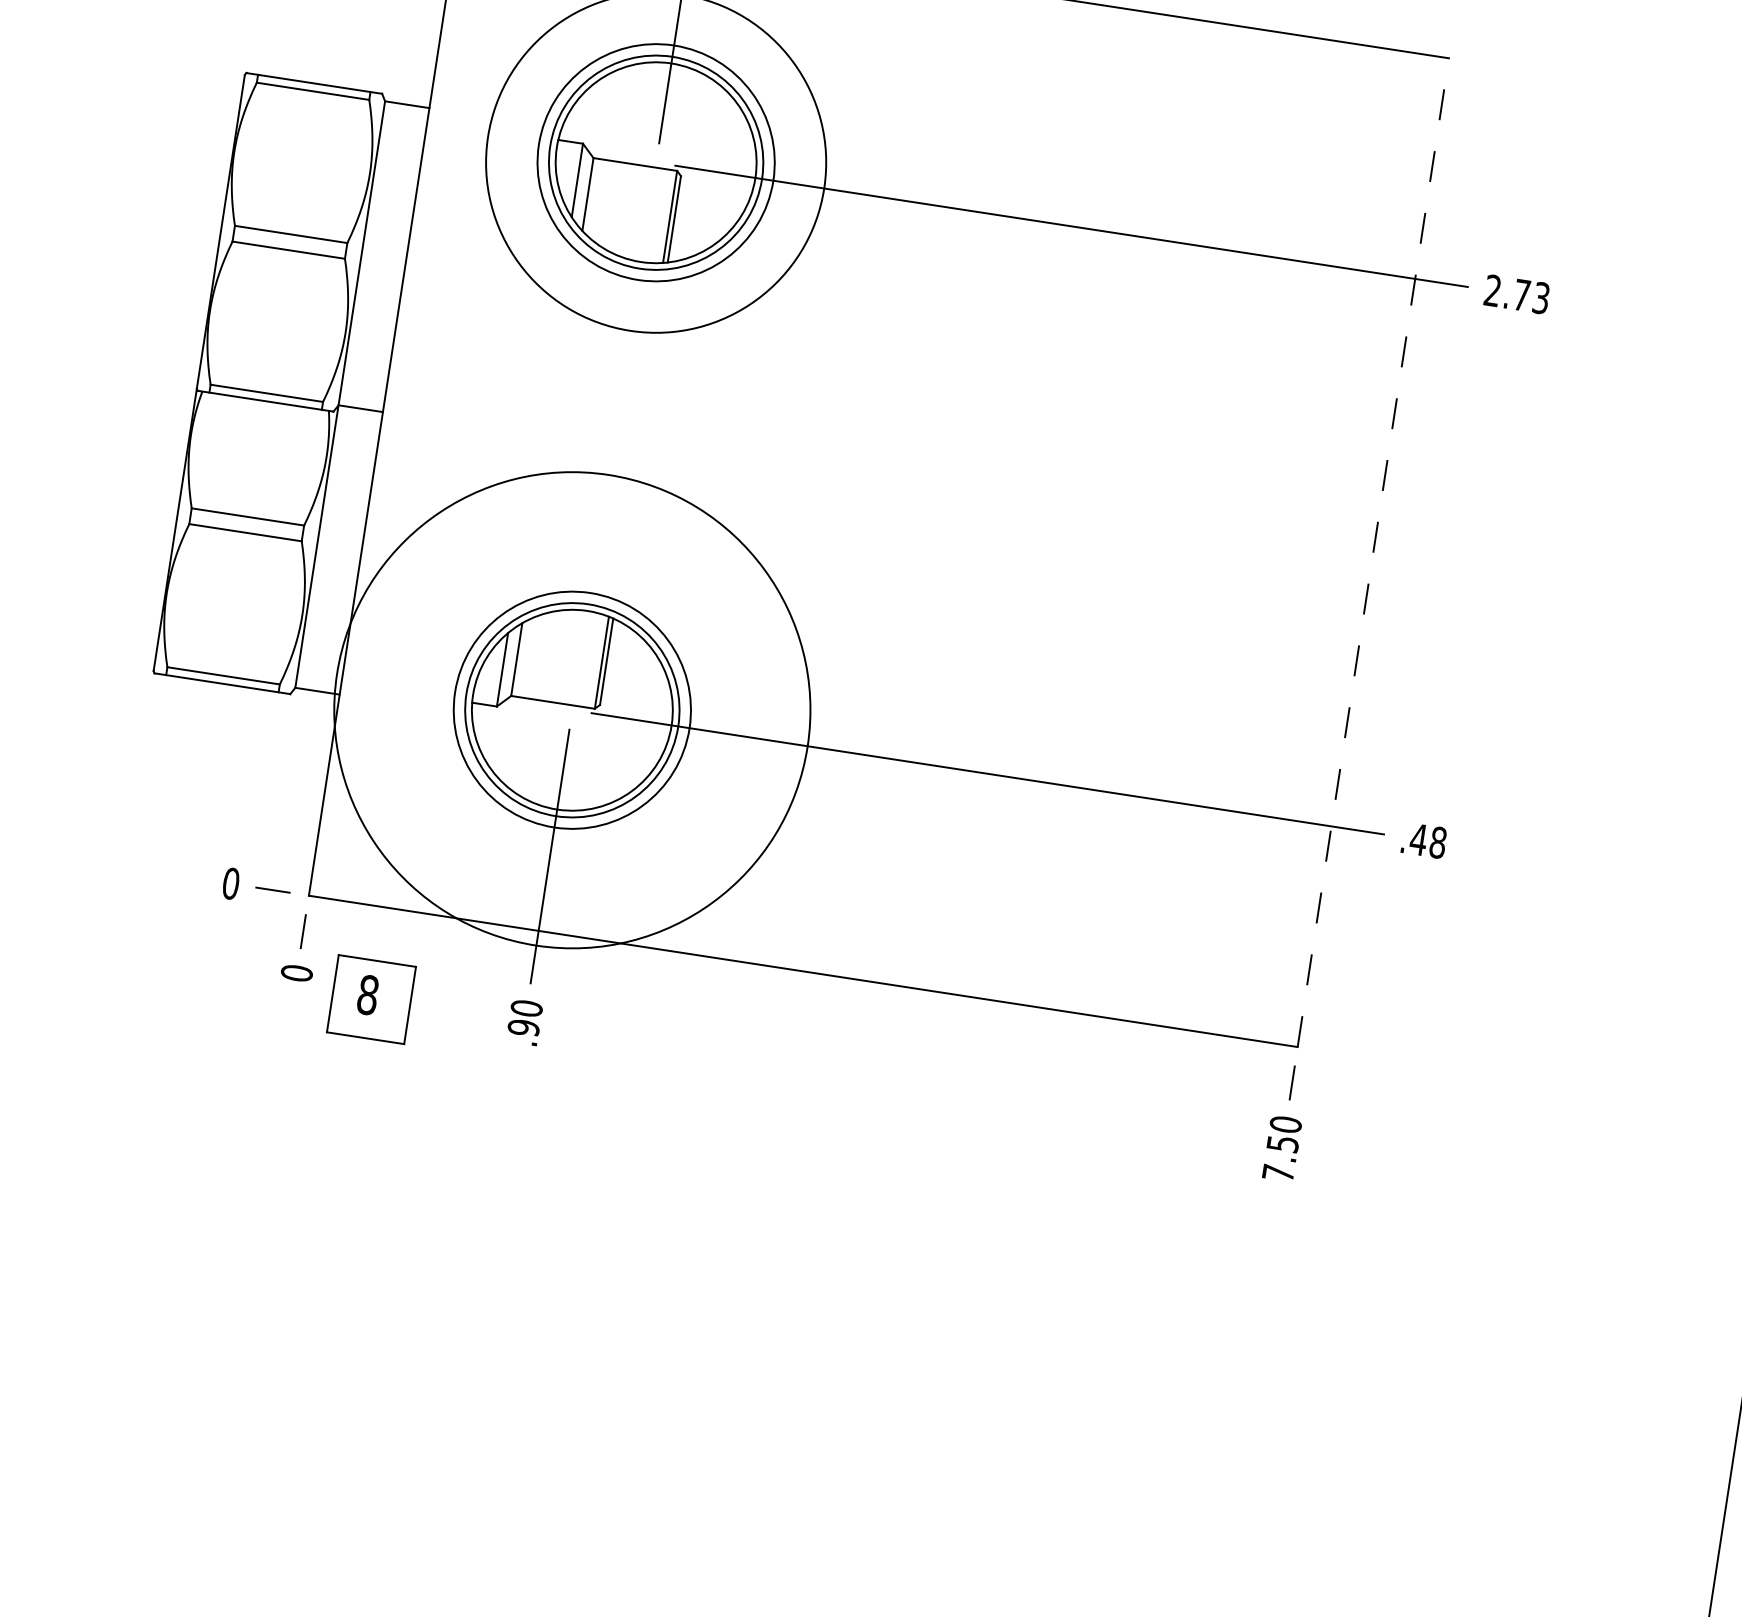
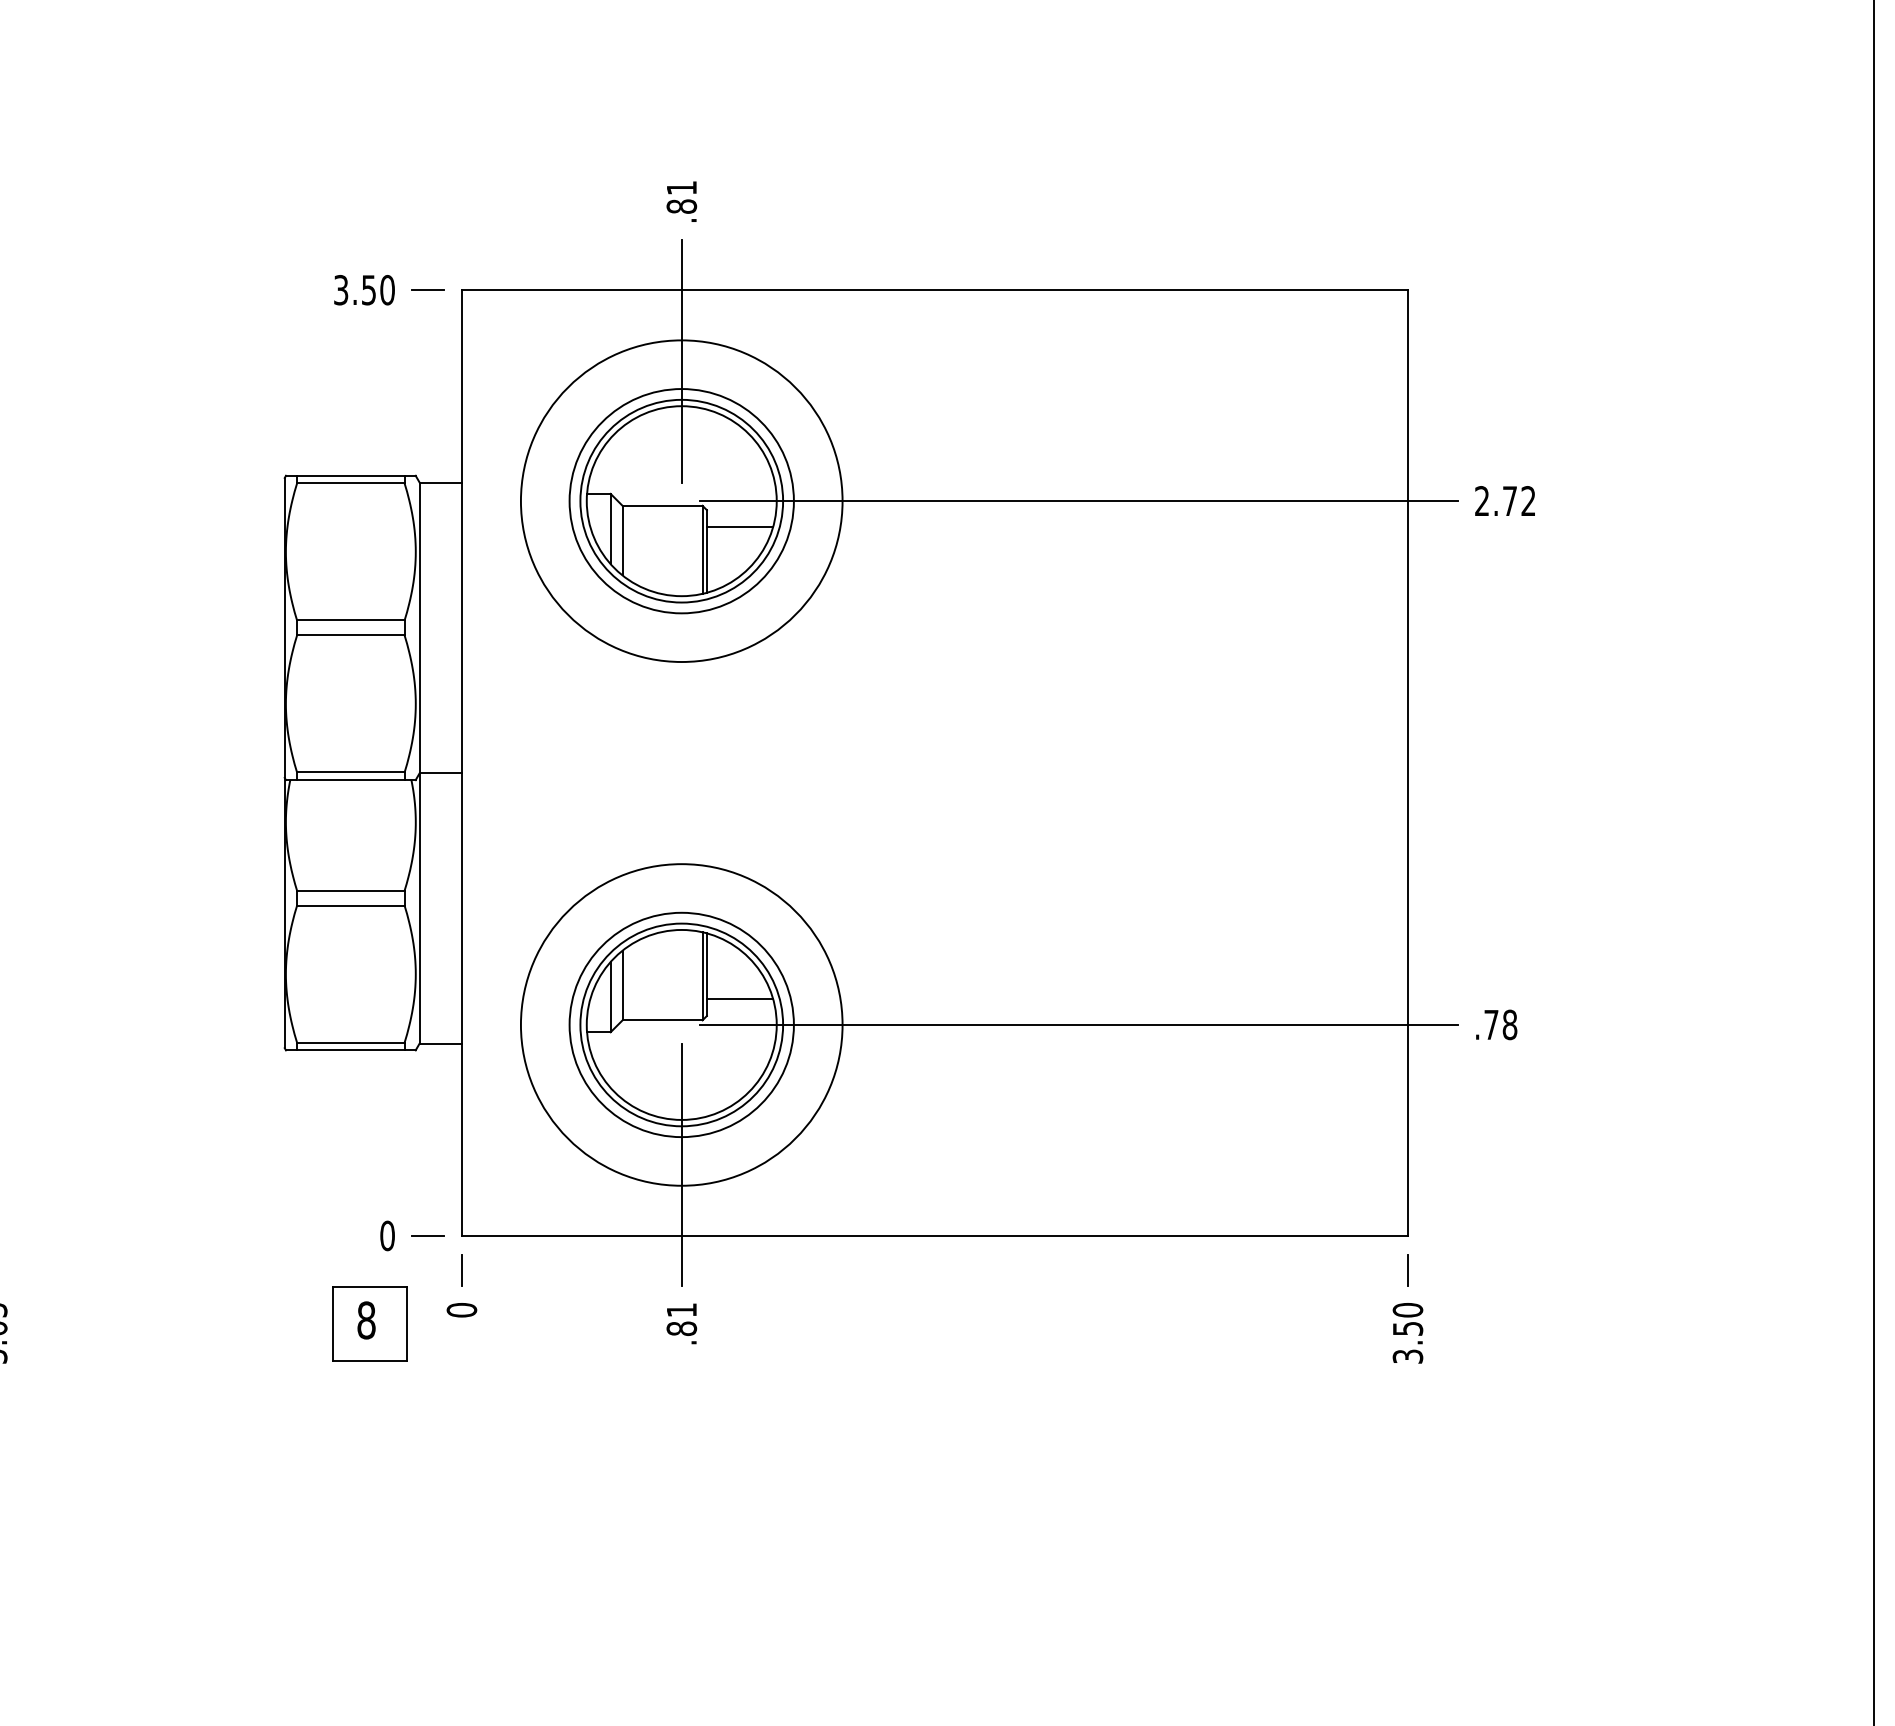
line: (712, 198) -> (739, 526), added
text: (1541, 298) -> (1528, 501), 2.73 -> 2.72
line: (1372, 553) -> (1407, 763), dashed -> solid
line: (636, 692) -> (739, 999), added
circle: (572, 709) -> (681, 1024), size x0.71
text: (1418, 839) -> (1491, 1024), .48 -> .78
part: (370, 998) -> (369, 1323), moved
text: (524, 1018) -> (681, 1319), .90 -> .81
text: (1277, 1172) -> (1407, 1356), 7.50 -> 3.50

